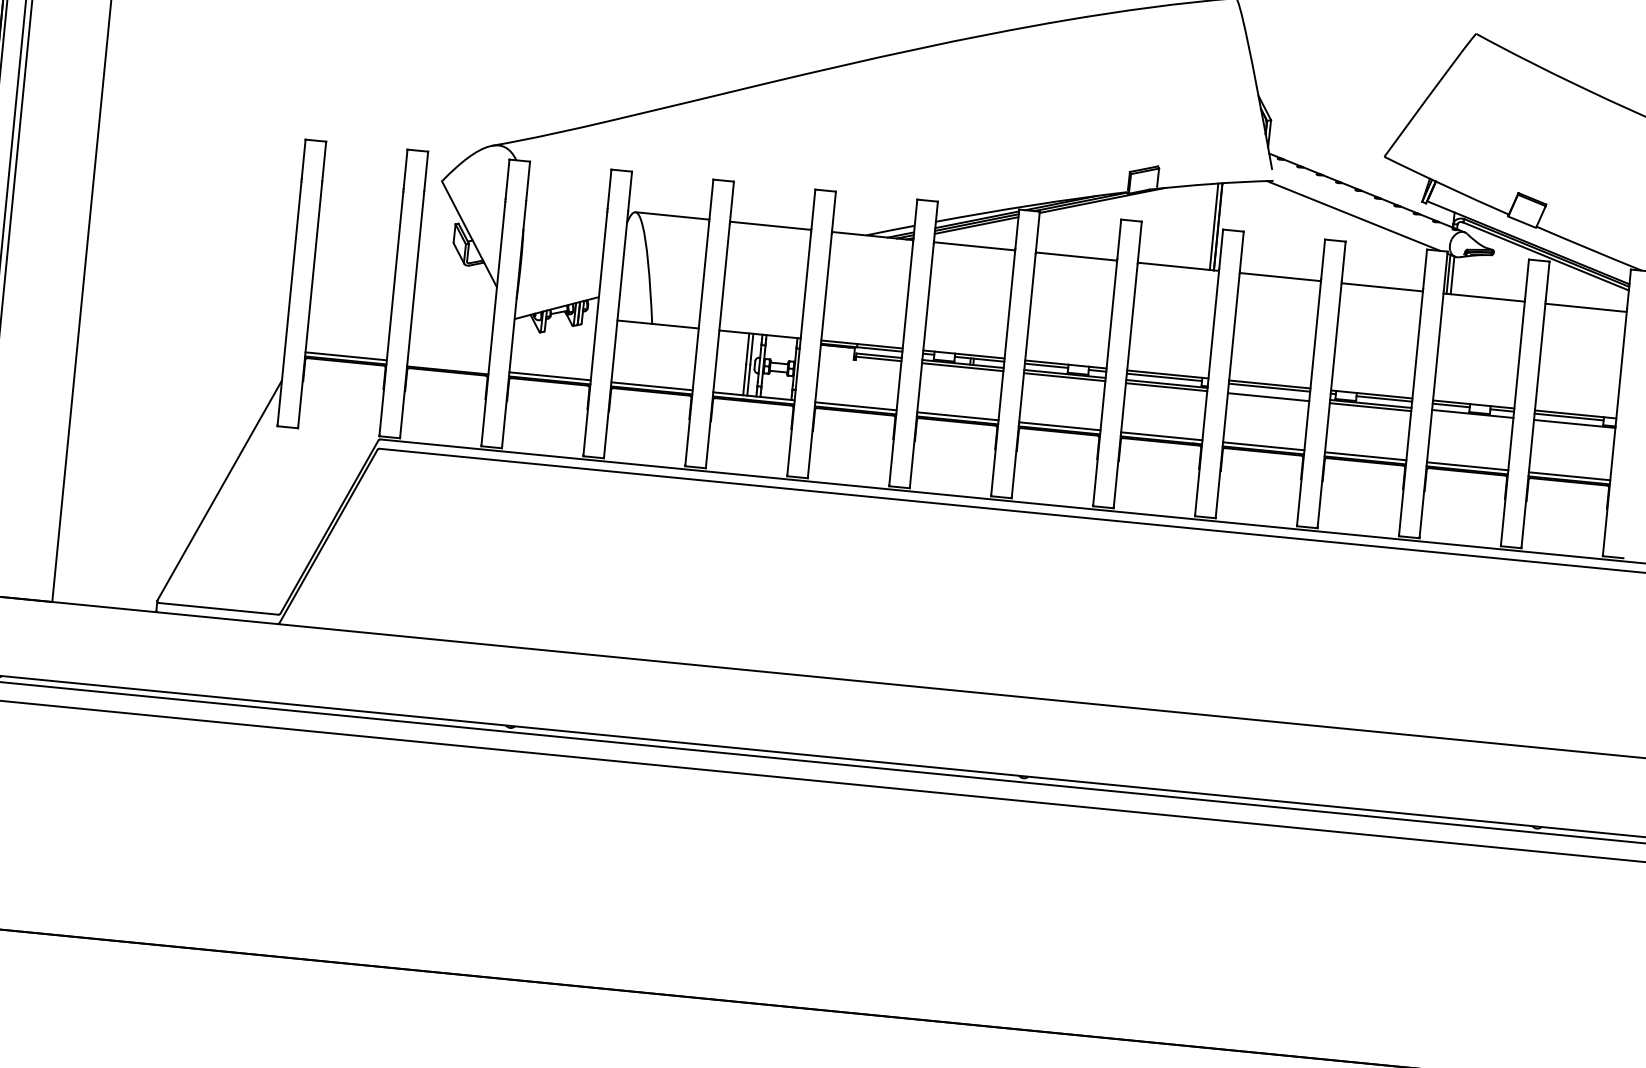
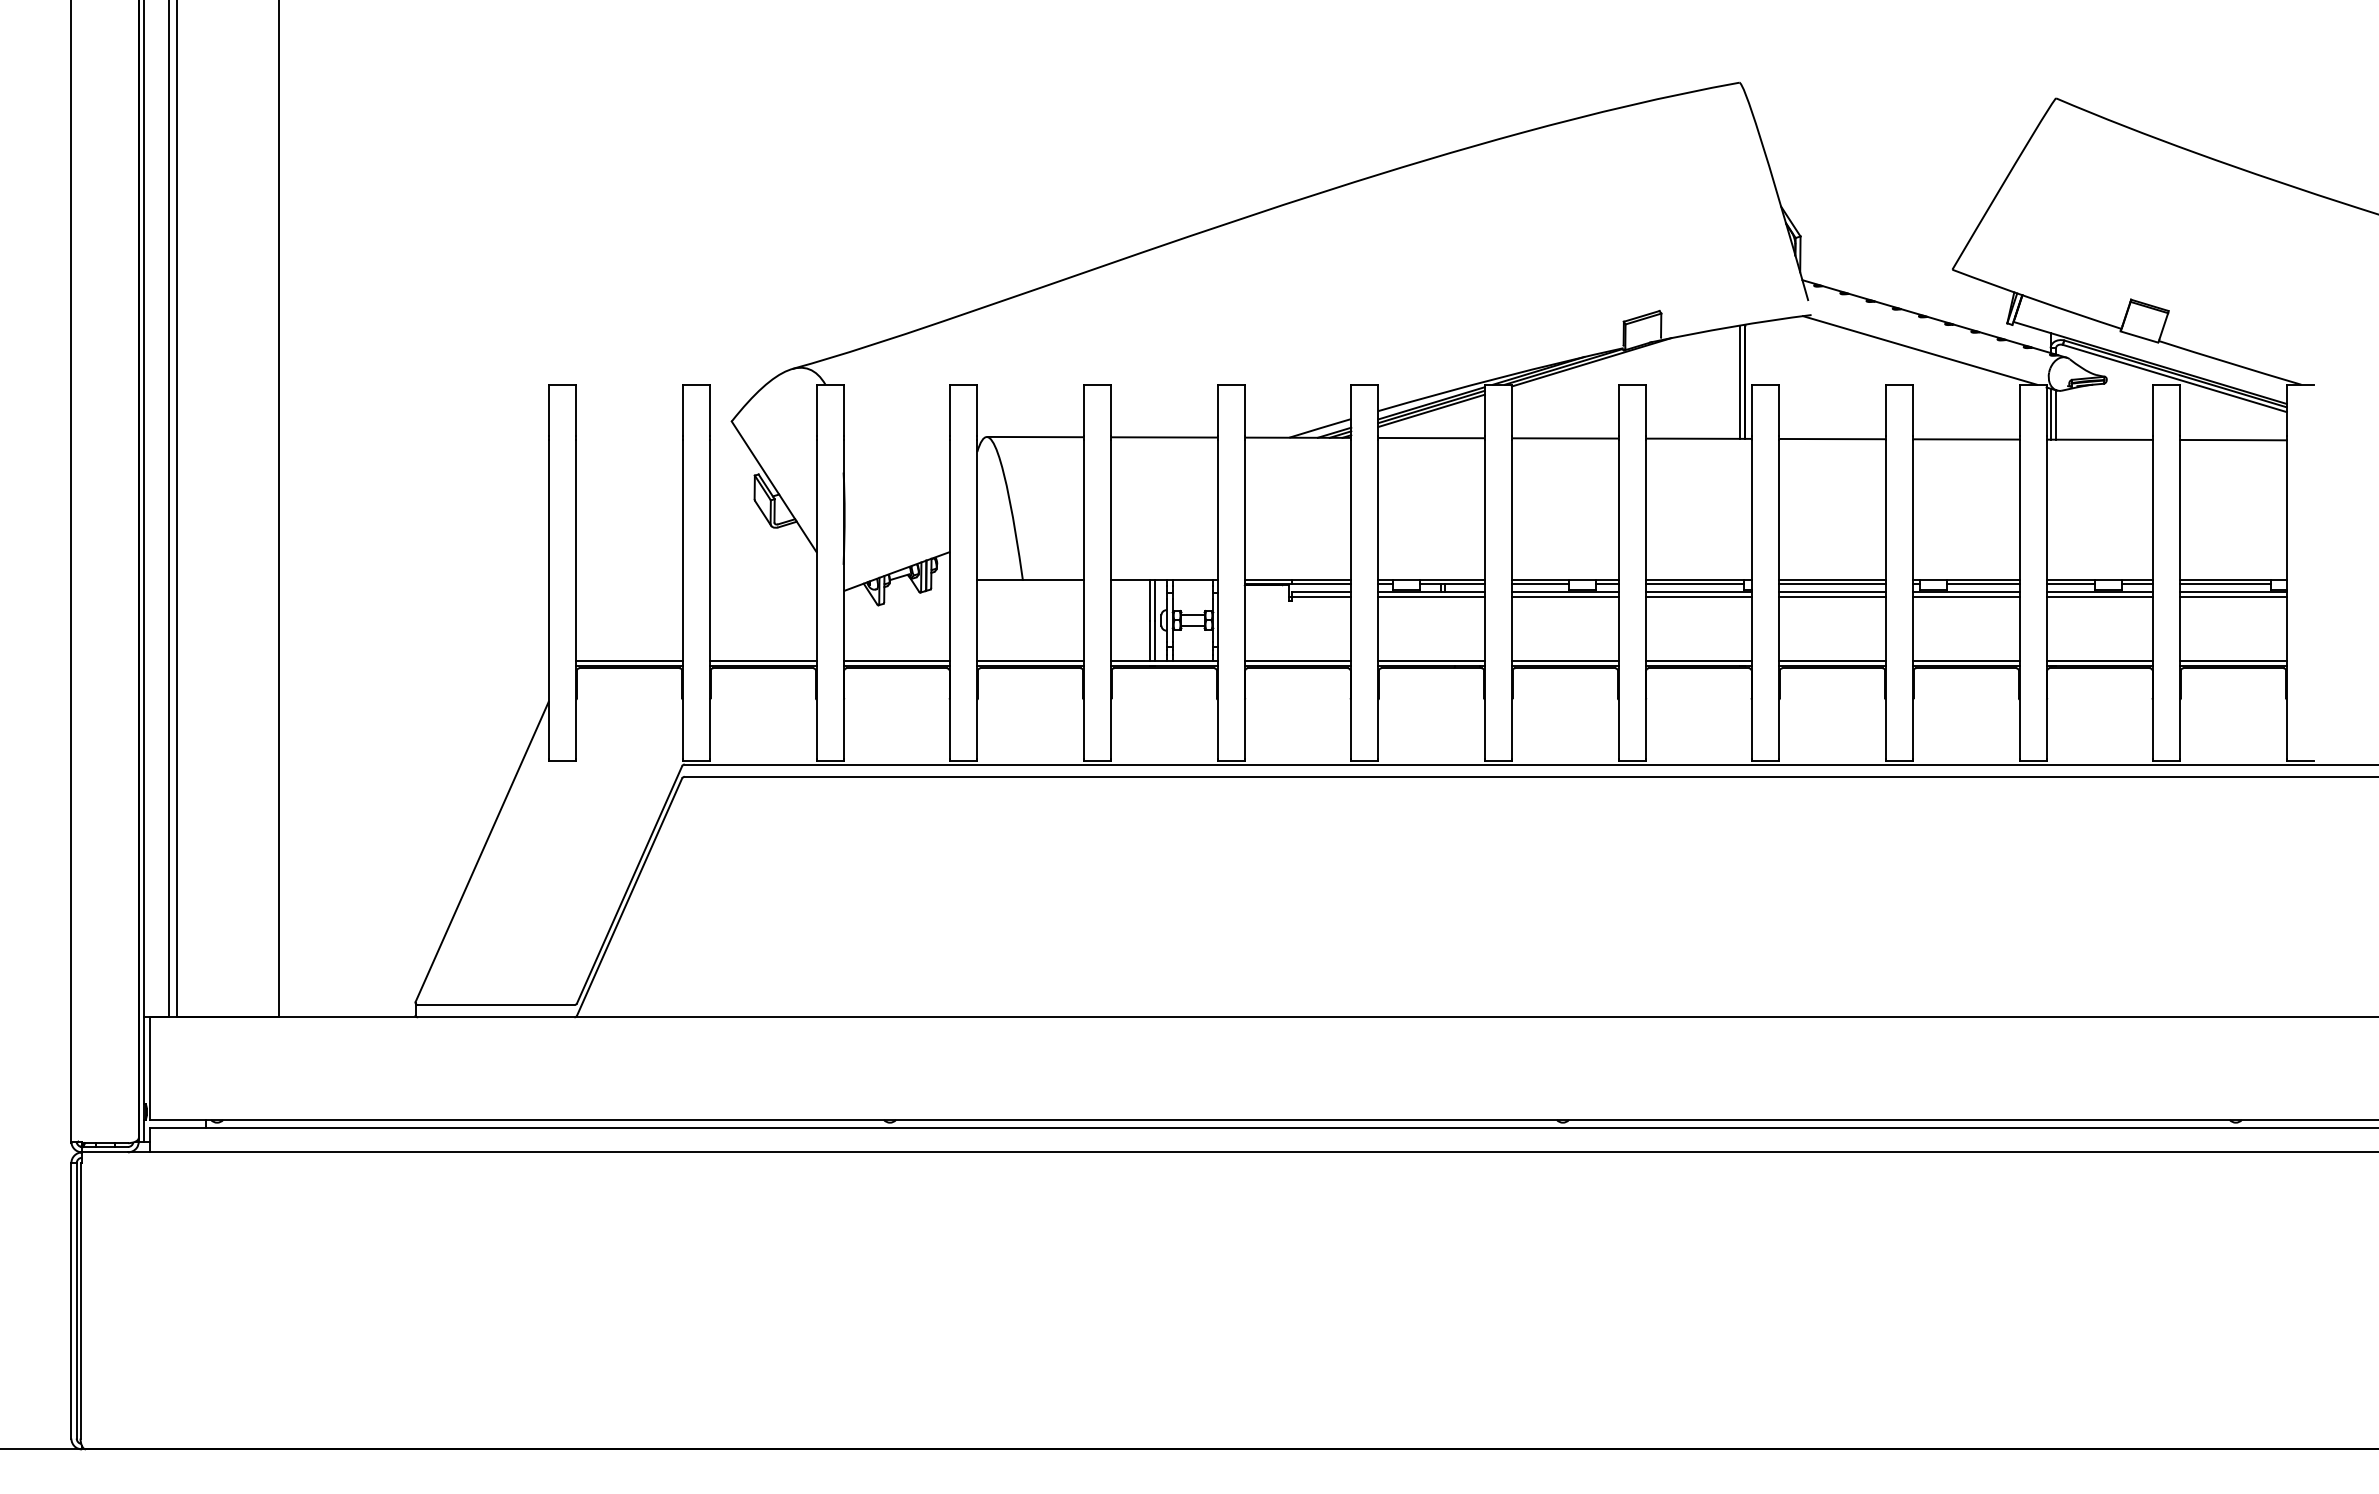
line: (447, 365) -> (762, 660), added
line: (1268, 394) -> (1832, 592), added
line: (1472, 417) -> (2099, 596), added
line: (1574, 427) -> (2233, 596), added

